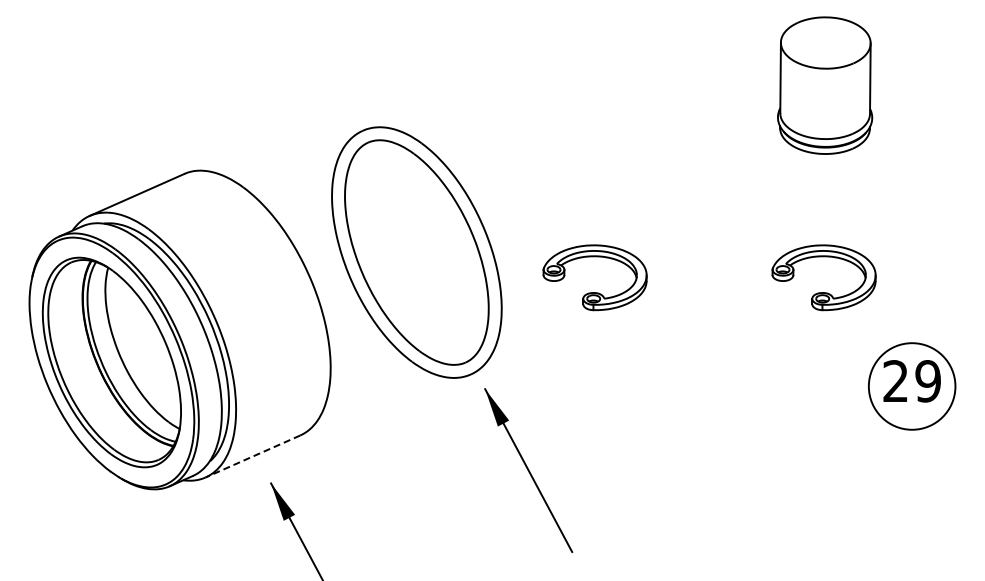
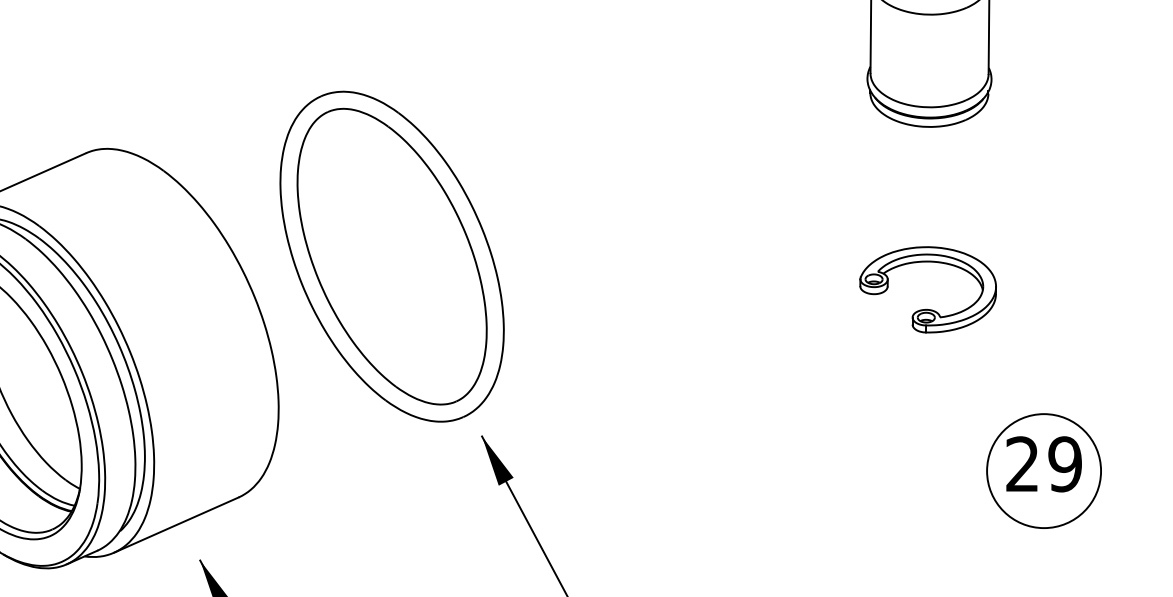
part: (594, 292) -> (625, 309), removed
part: (912, 386) -> (1044, 471), moved
line: (252, 456) -> (175, 525), dashed -> solid

